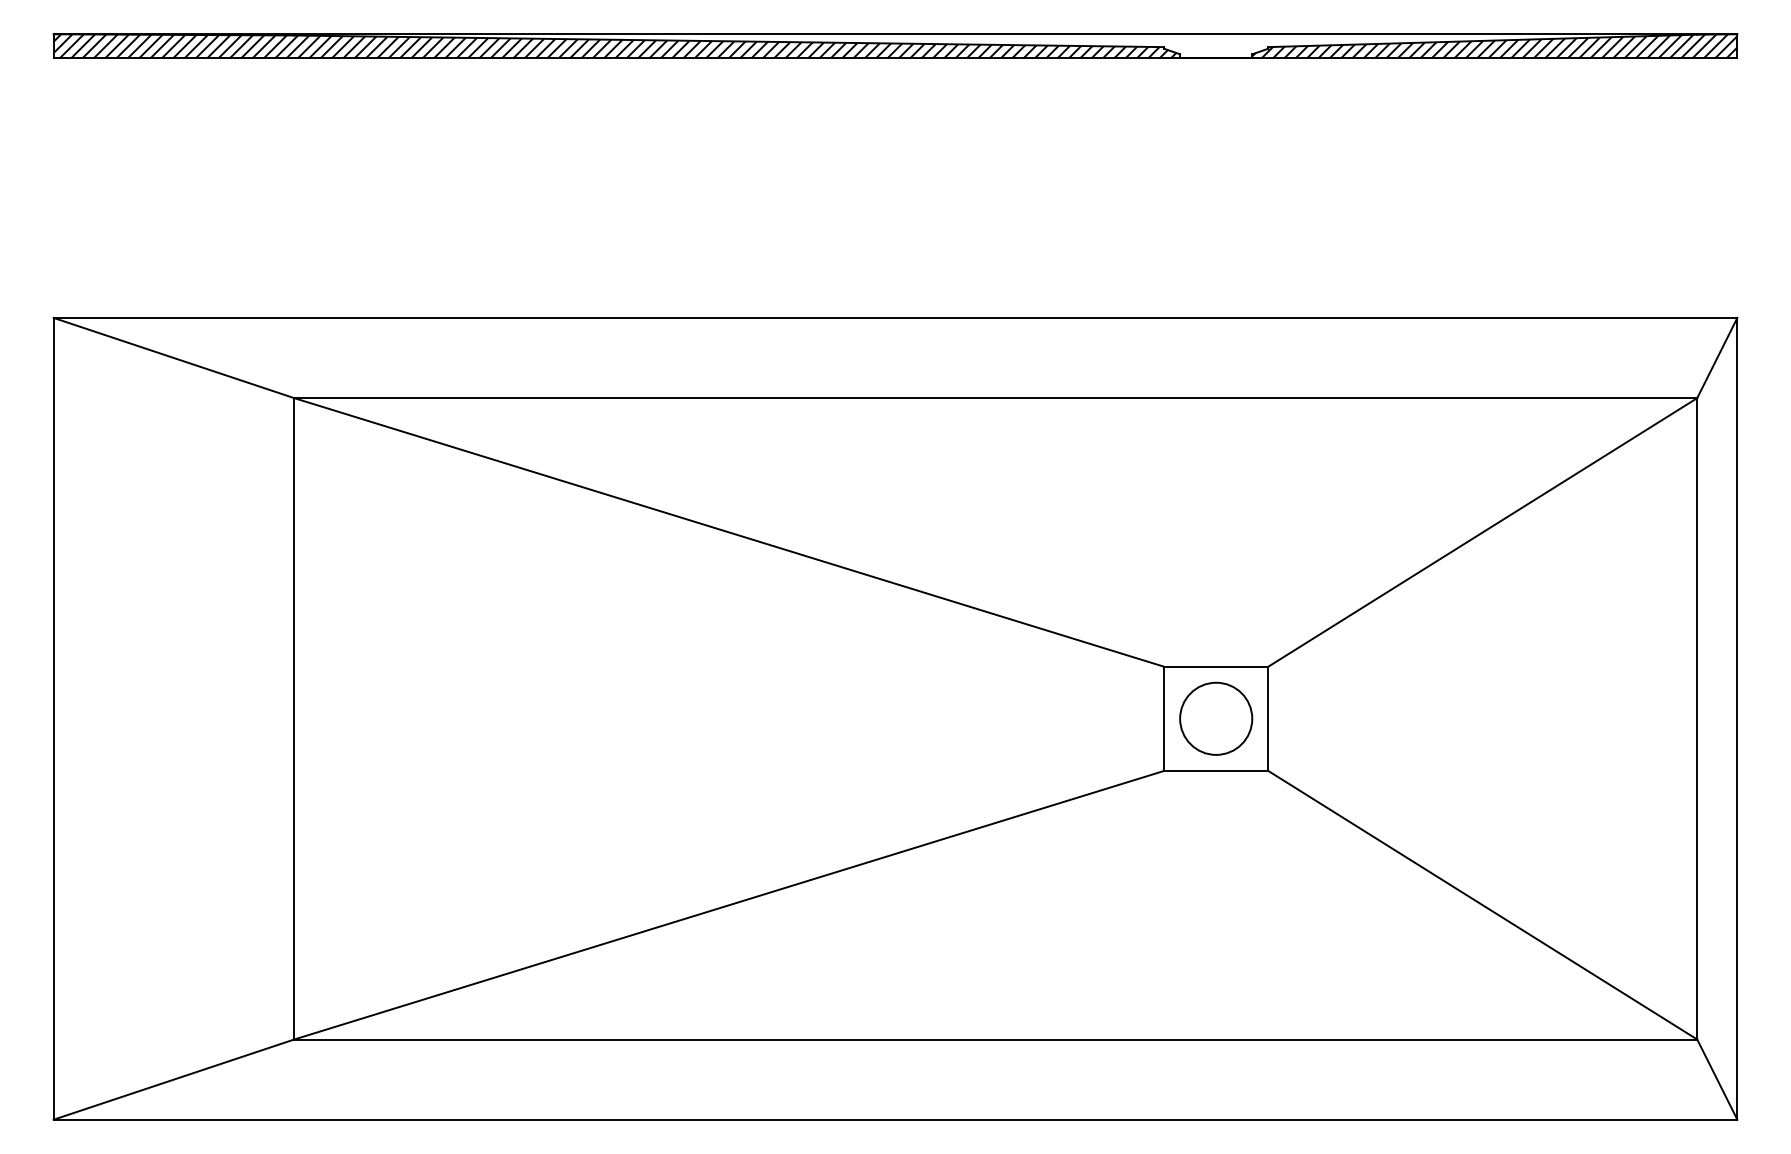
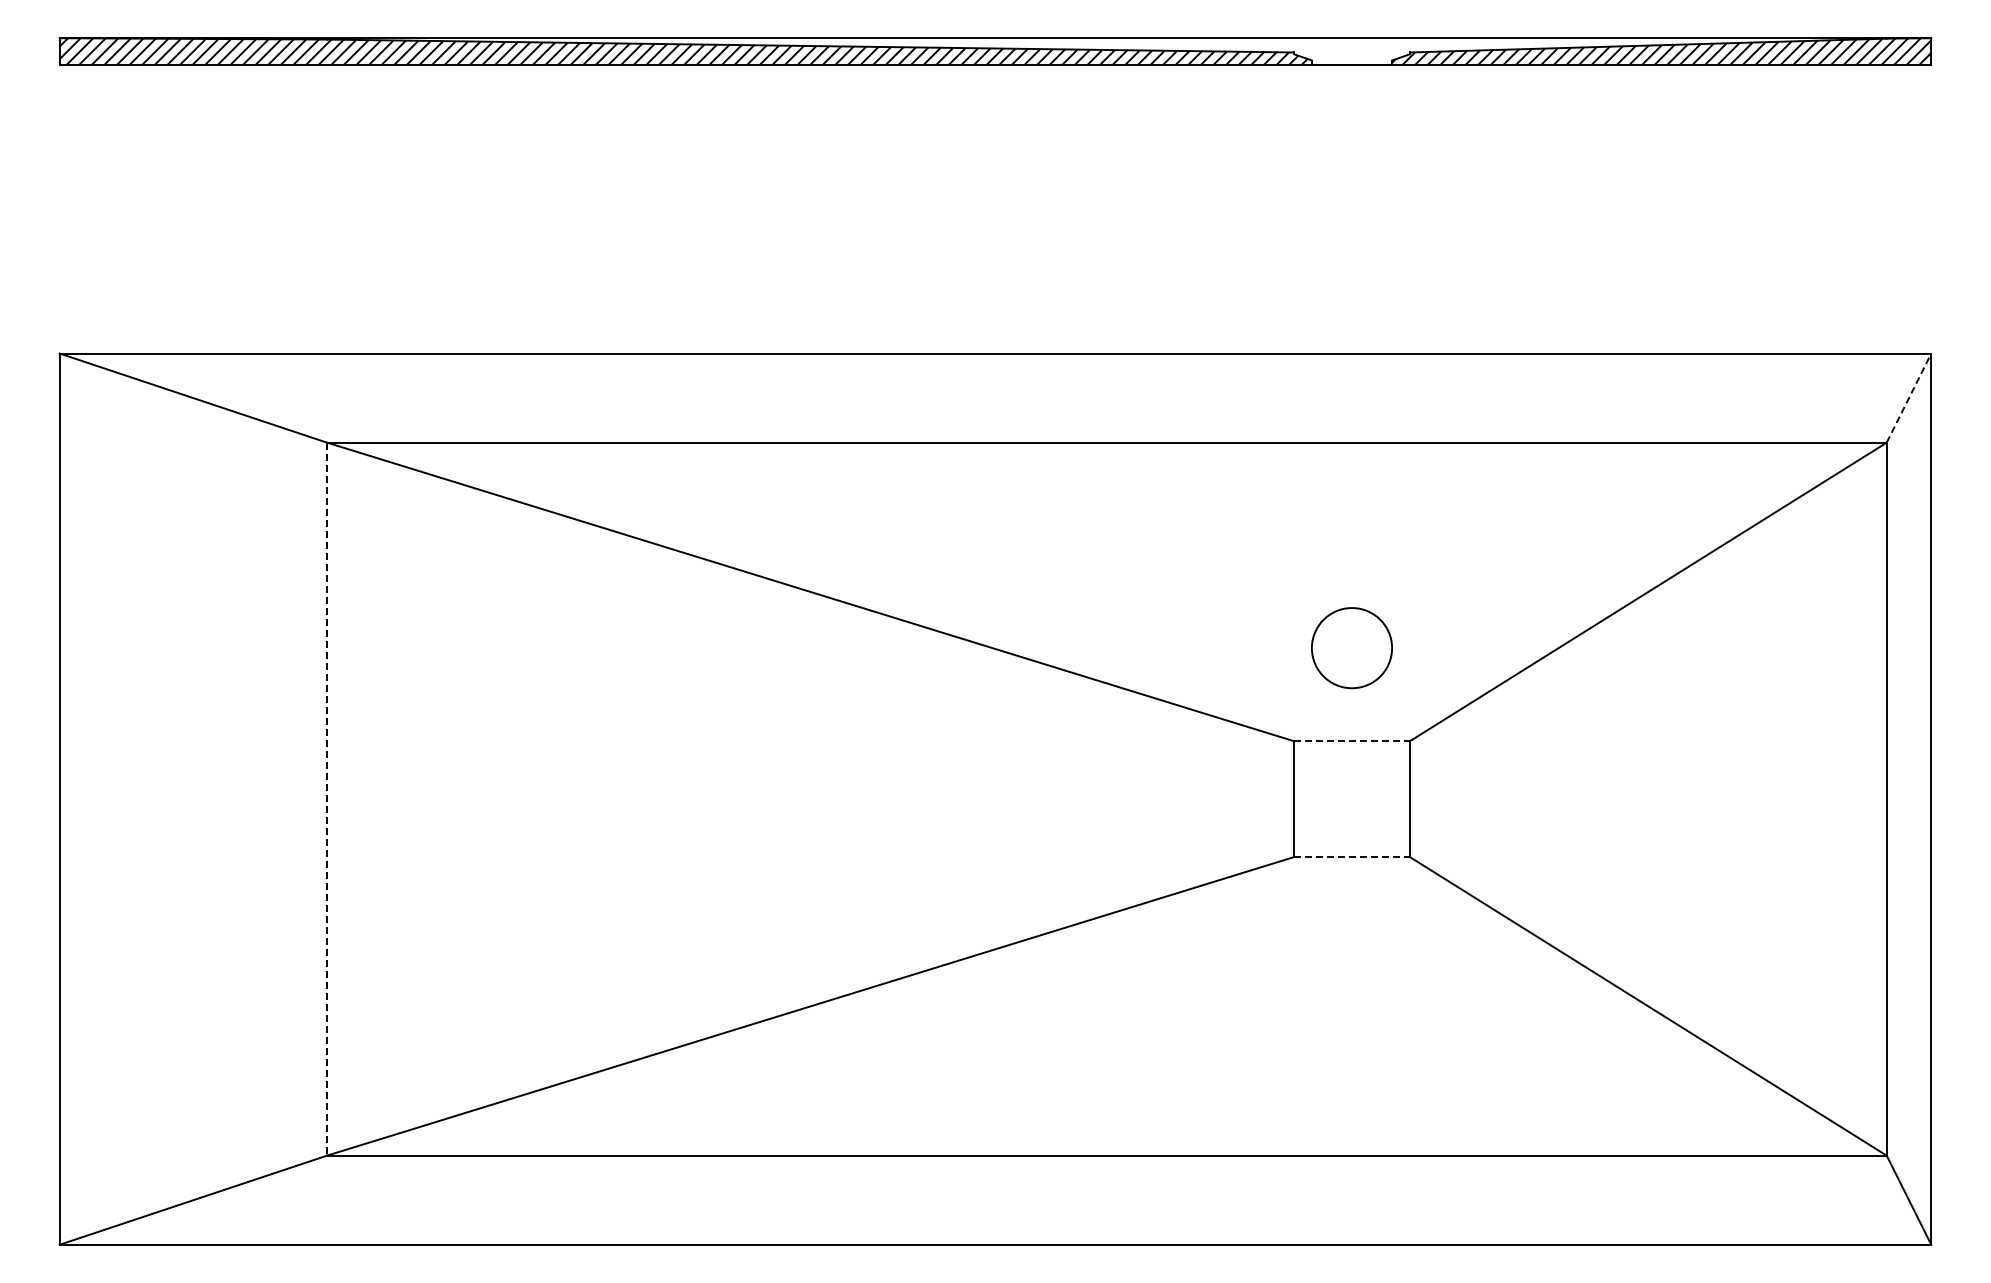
line: (1717, 358) -> (1909, 398), solid -> dashed
line: (1216, 666) -> (1352, 741), solid -> dashed
line: (294, 719) -> (327, 799), solid -> dashed
circle: (1215, 719) -> (1351, 648), moved
line: (1216, 771) -> (1352, 857), solid -> dashed

